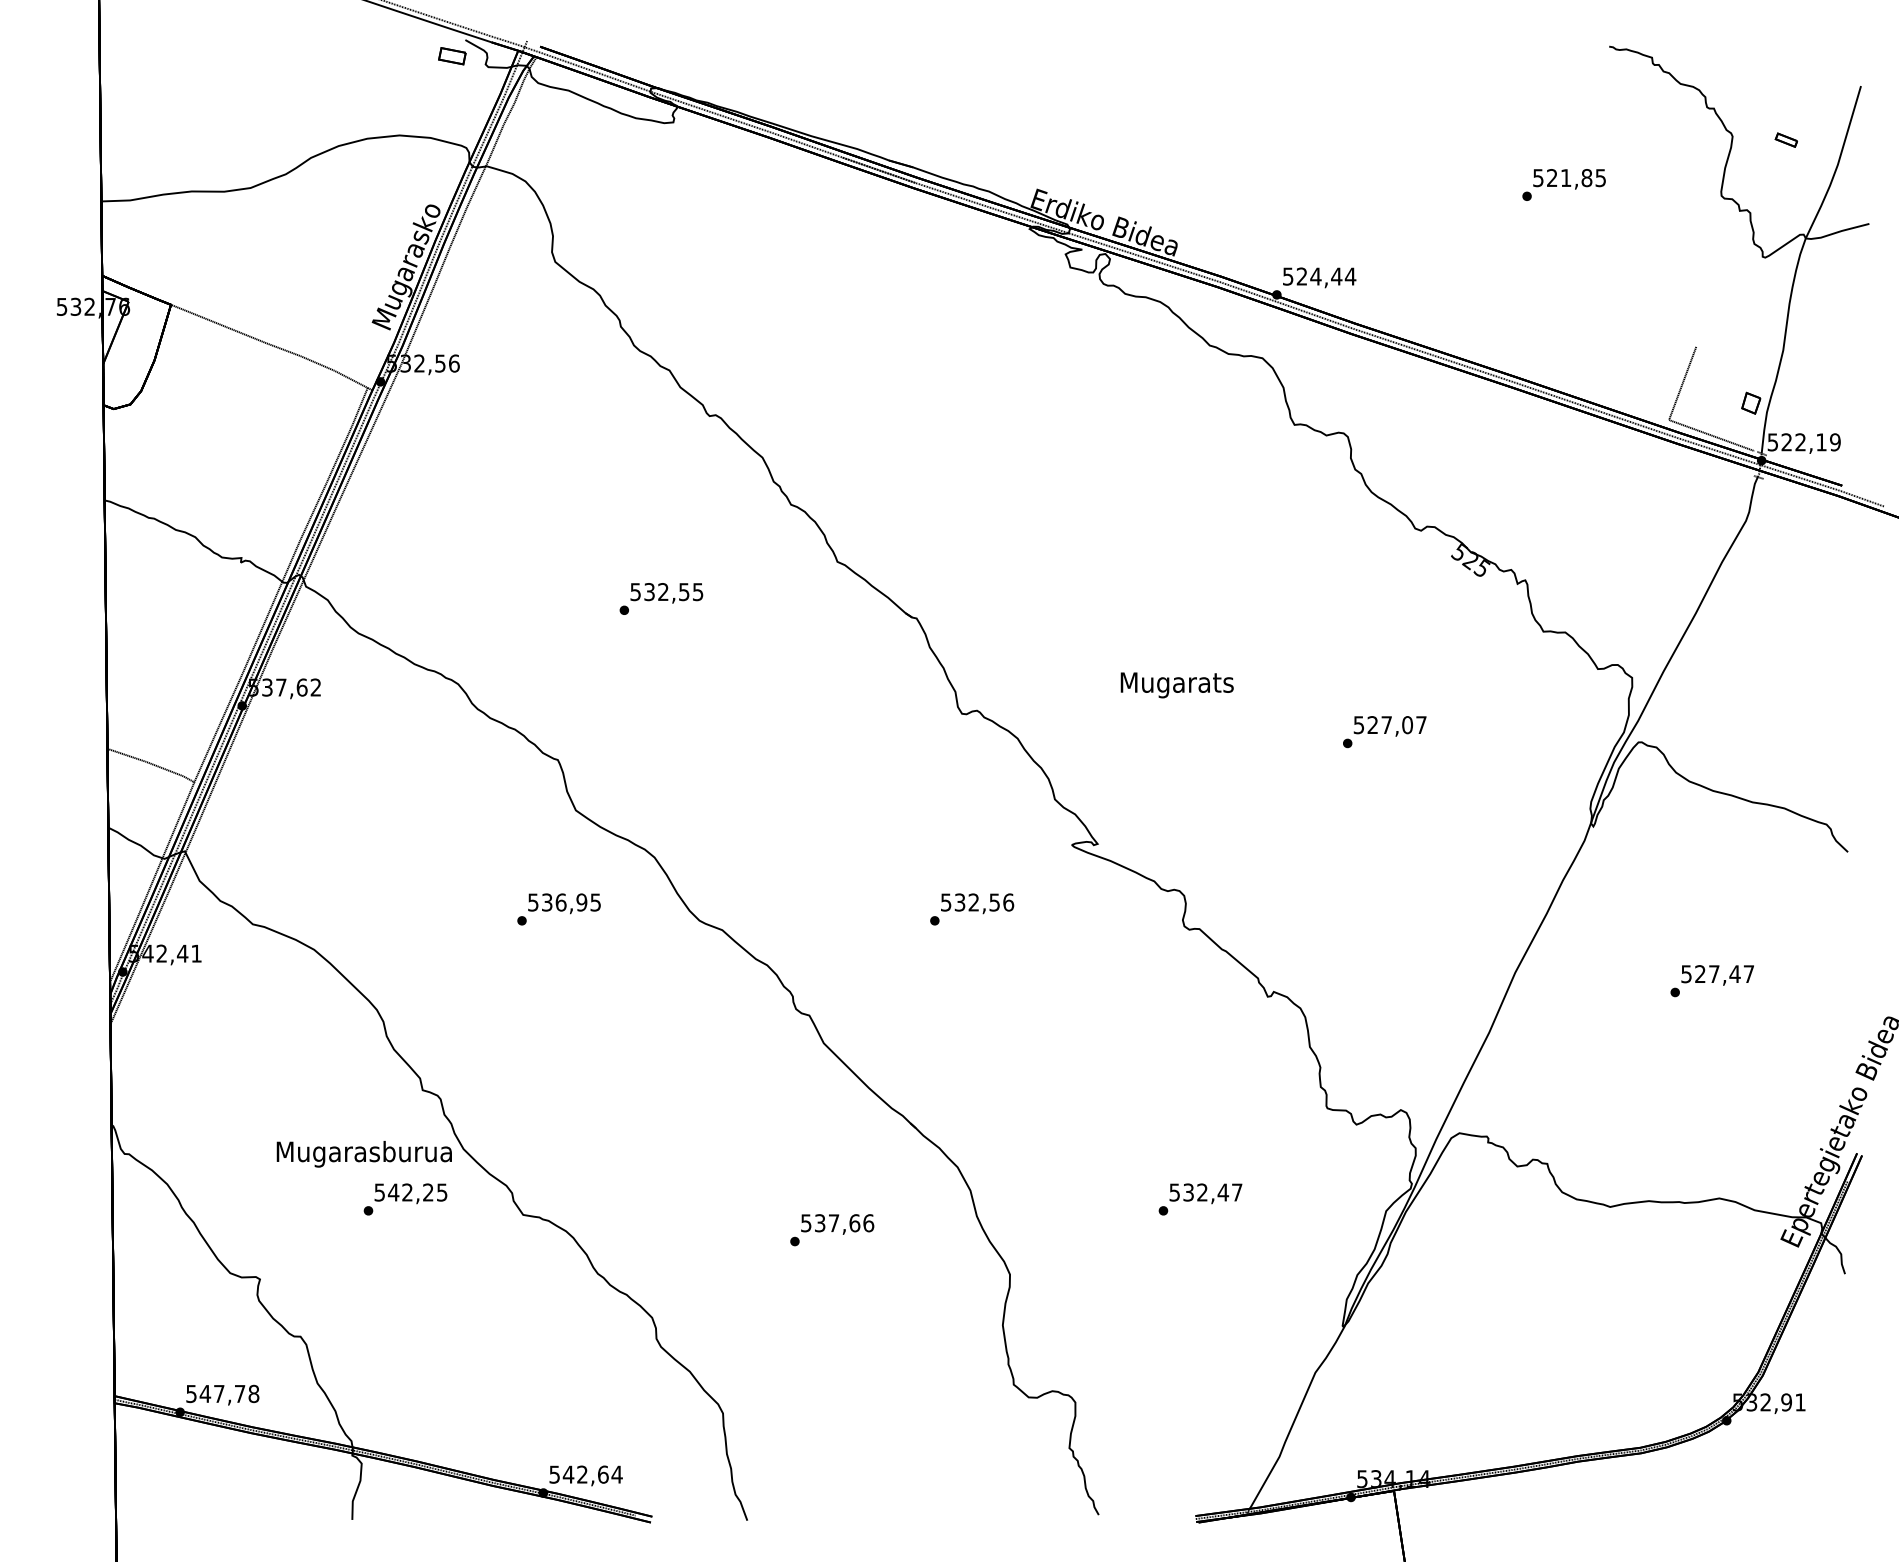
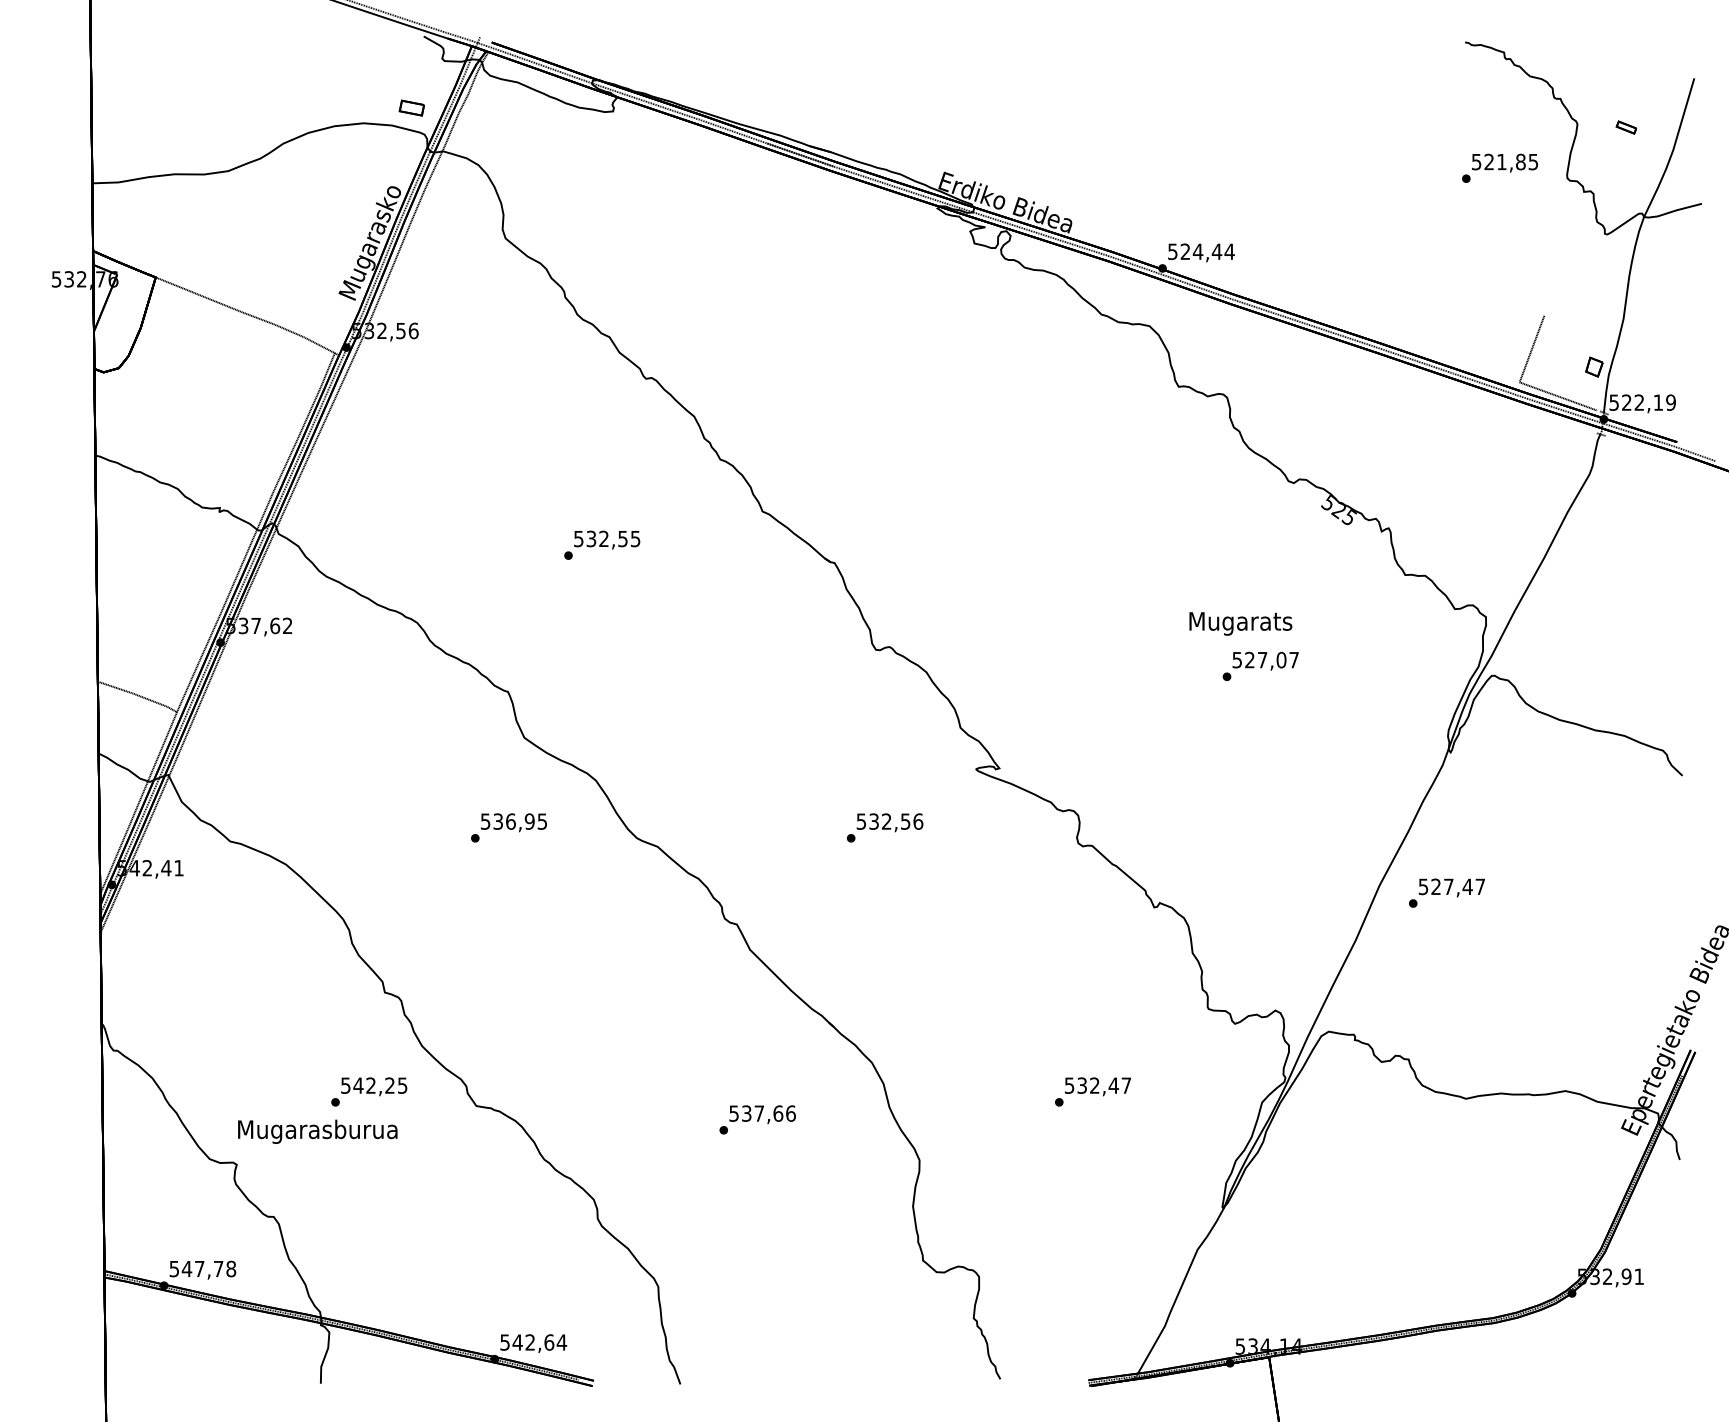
part: (451, 55) -> (411, 107), moved
text: (1563, 184) -> (1499, 167), moved
text: (1176, 684) -> (1240, 623), moved
text: (1711, 980) -> (1446, 892), moved
text: (364, 1153) -> (317, 1131), moved

